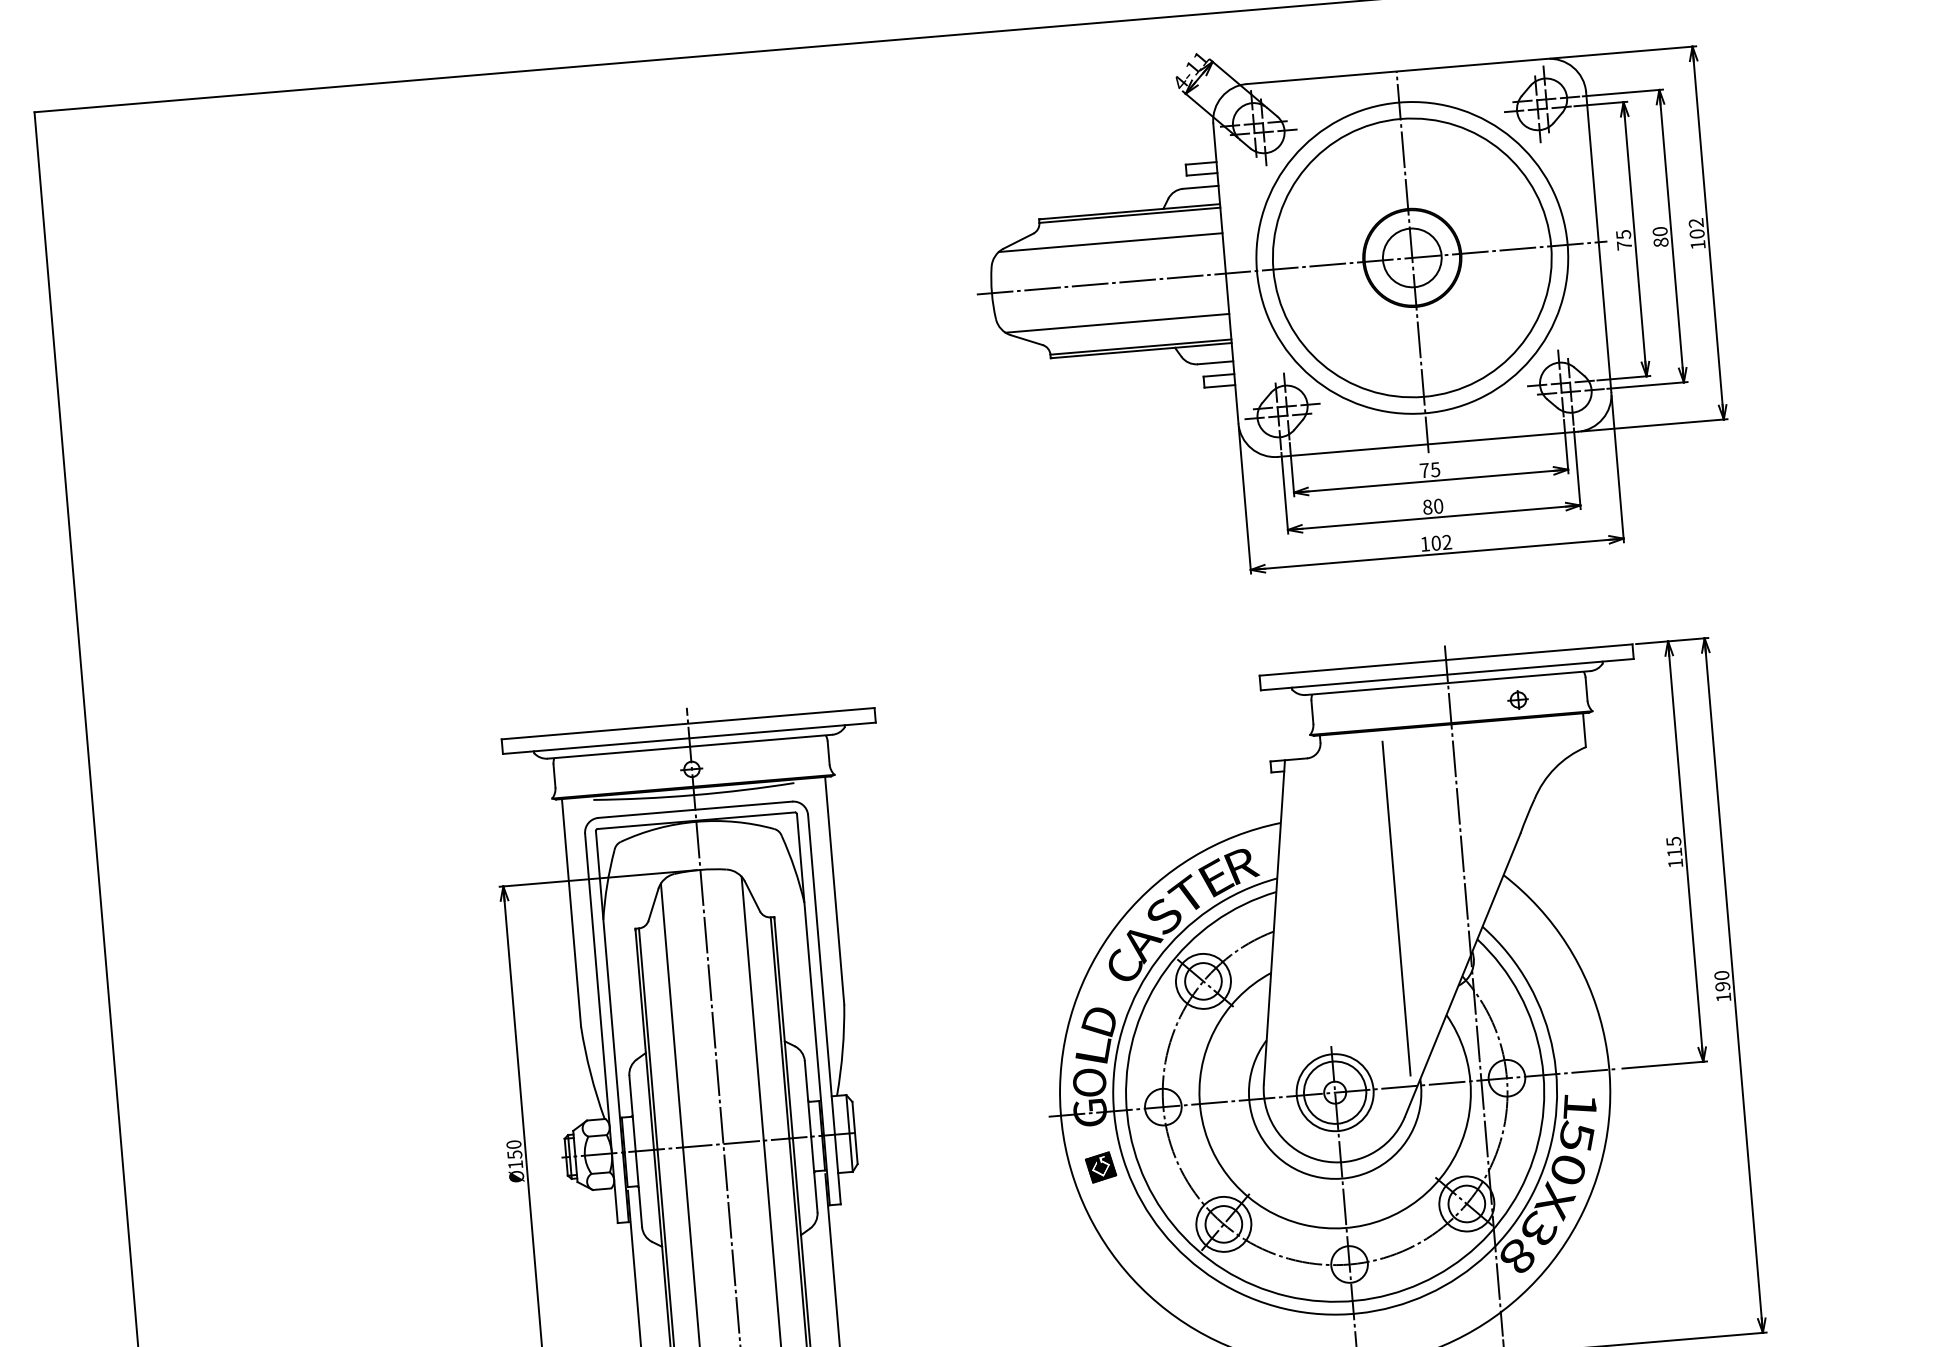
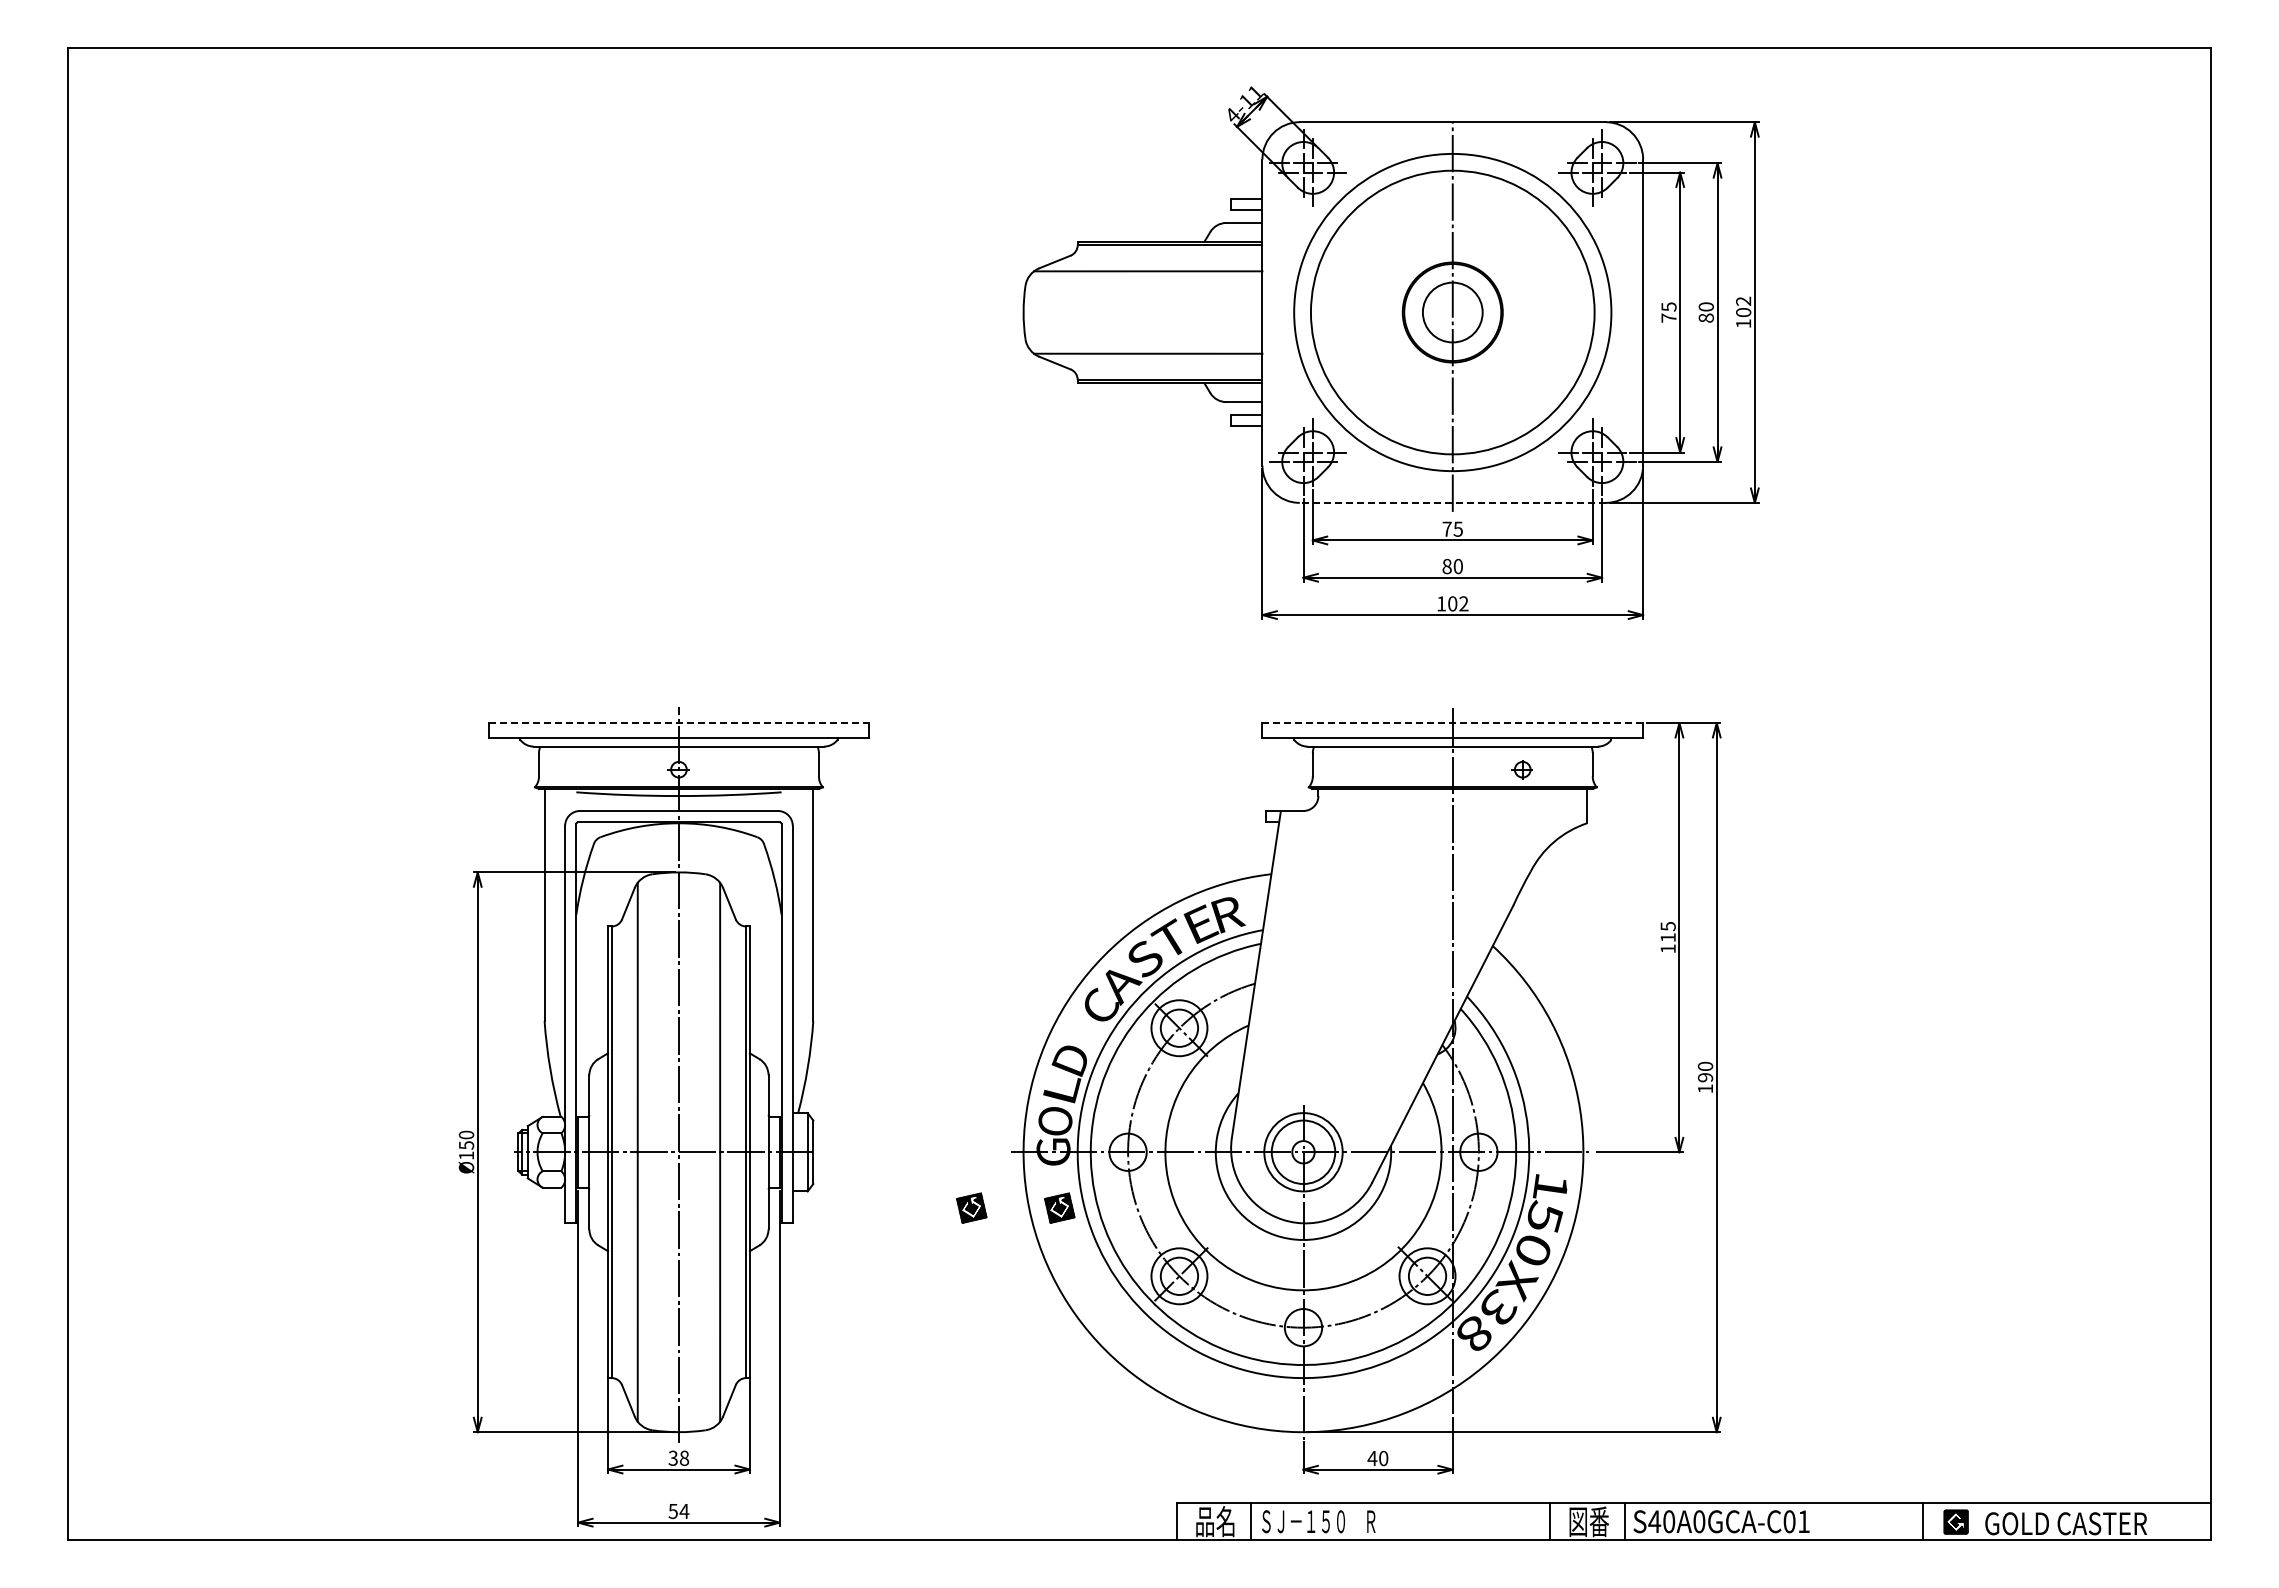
line: (1291, 268) -> (1329, 312), removed
line: (1427, 444) -> (1452, 502), solid -> dashed
line: (1445, 660) -> (1452, 723), solid -> dashed
line: (688, 724) -> (679, 723), solid -> dashed
line: (1396, 908) -> (1381, 970), removed
part: (1014, 1174) -> (971, 1207), added

